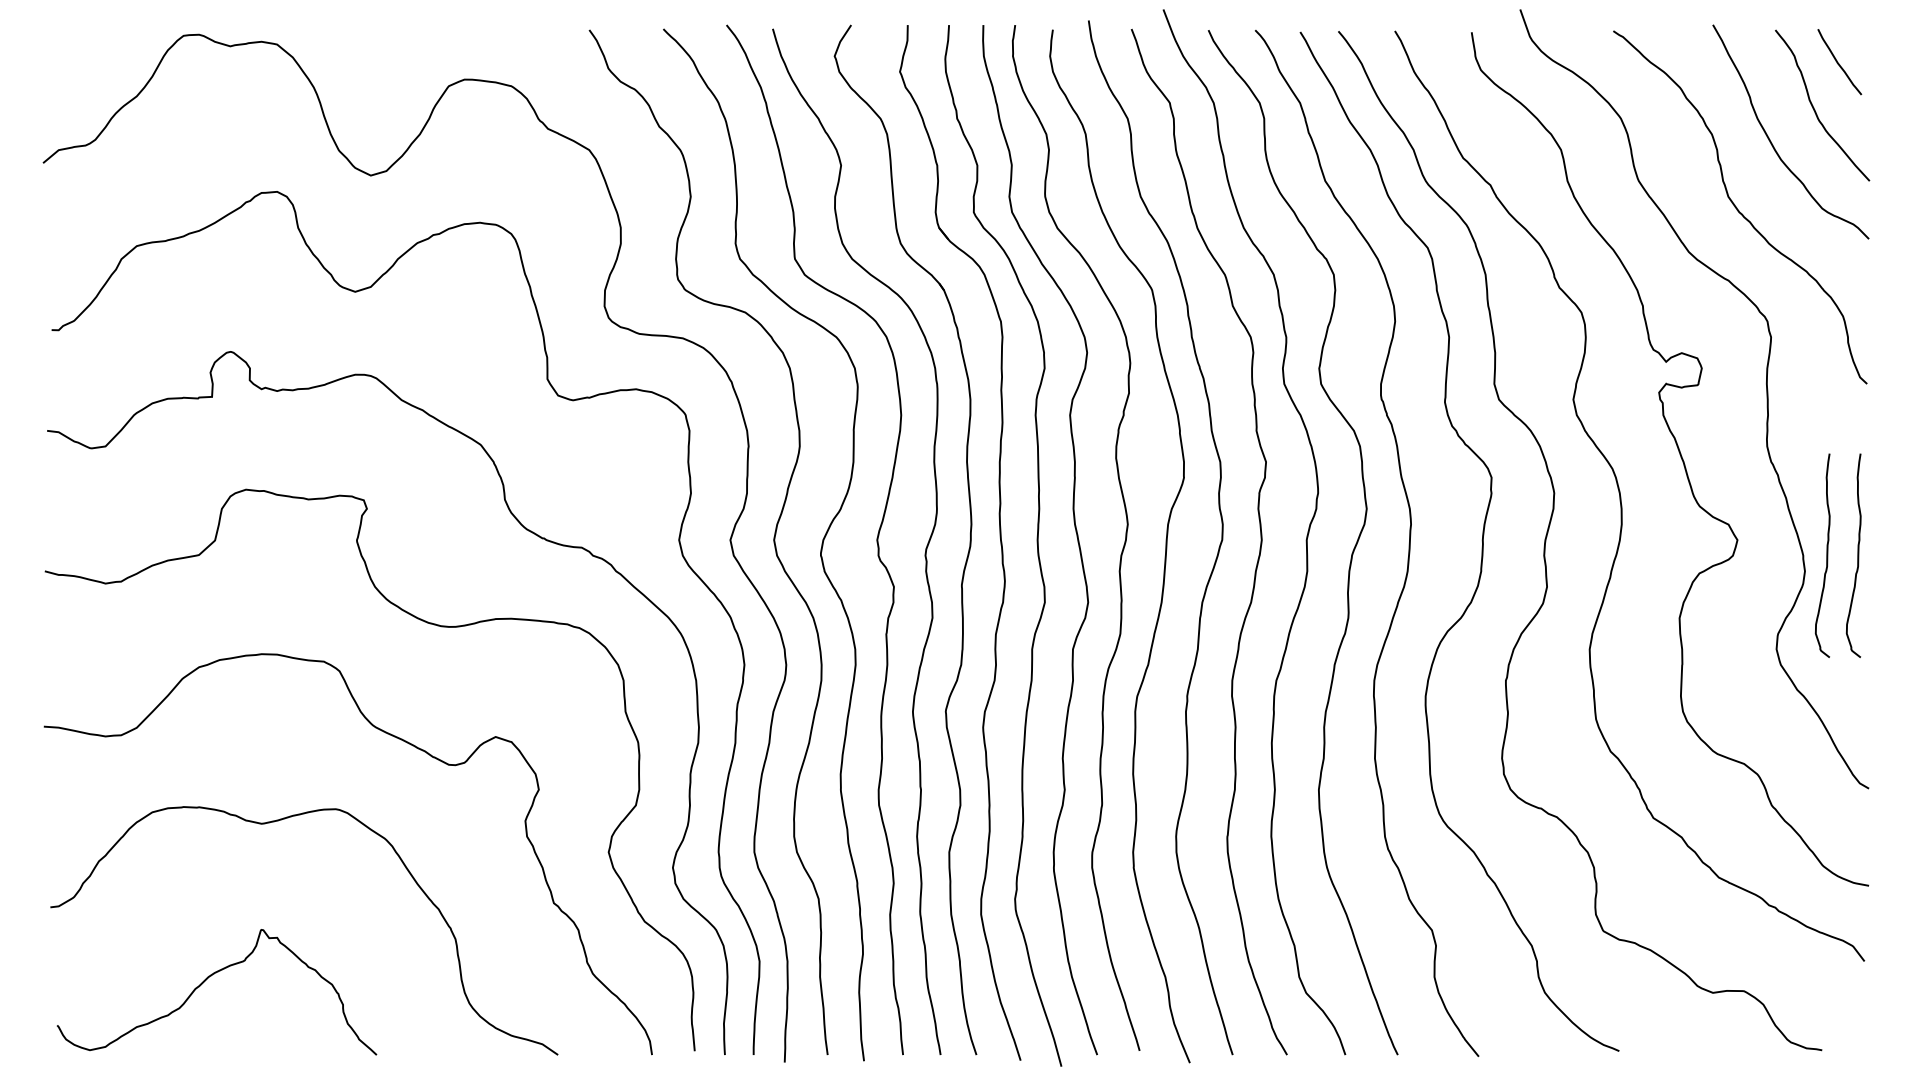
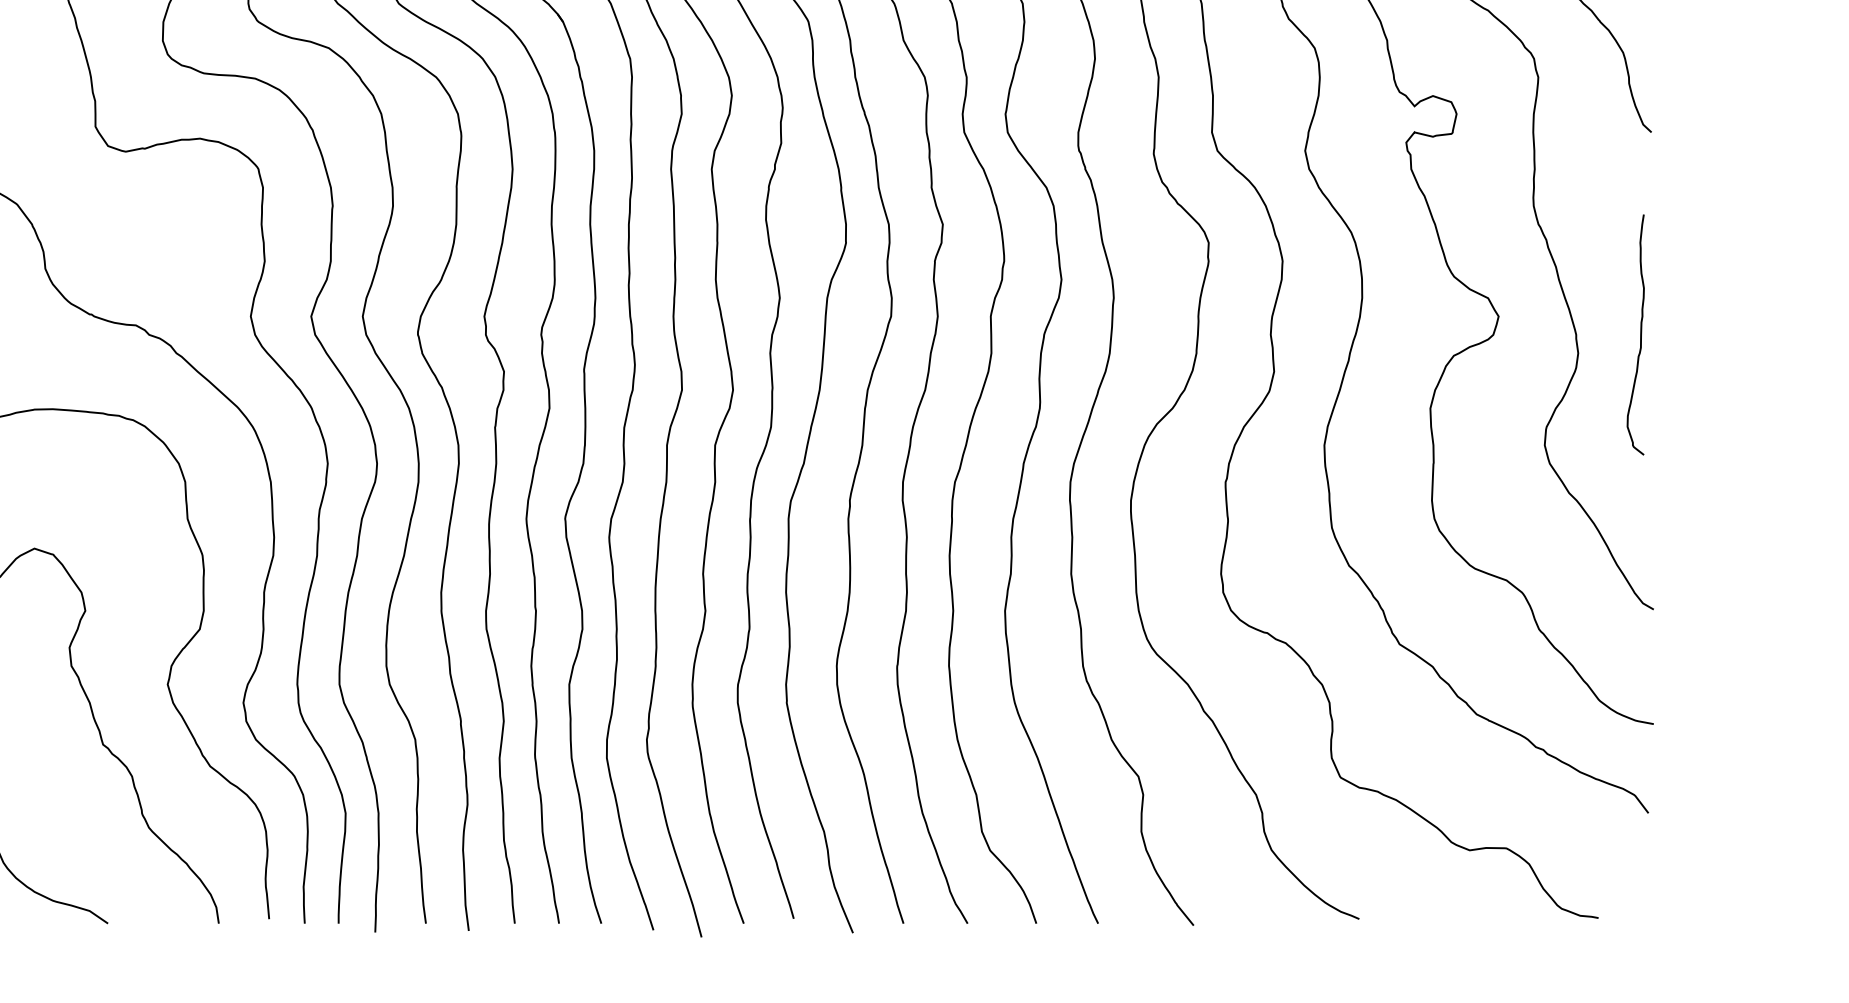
curve: (1826, 555) -> (1603, 334), removed

